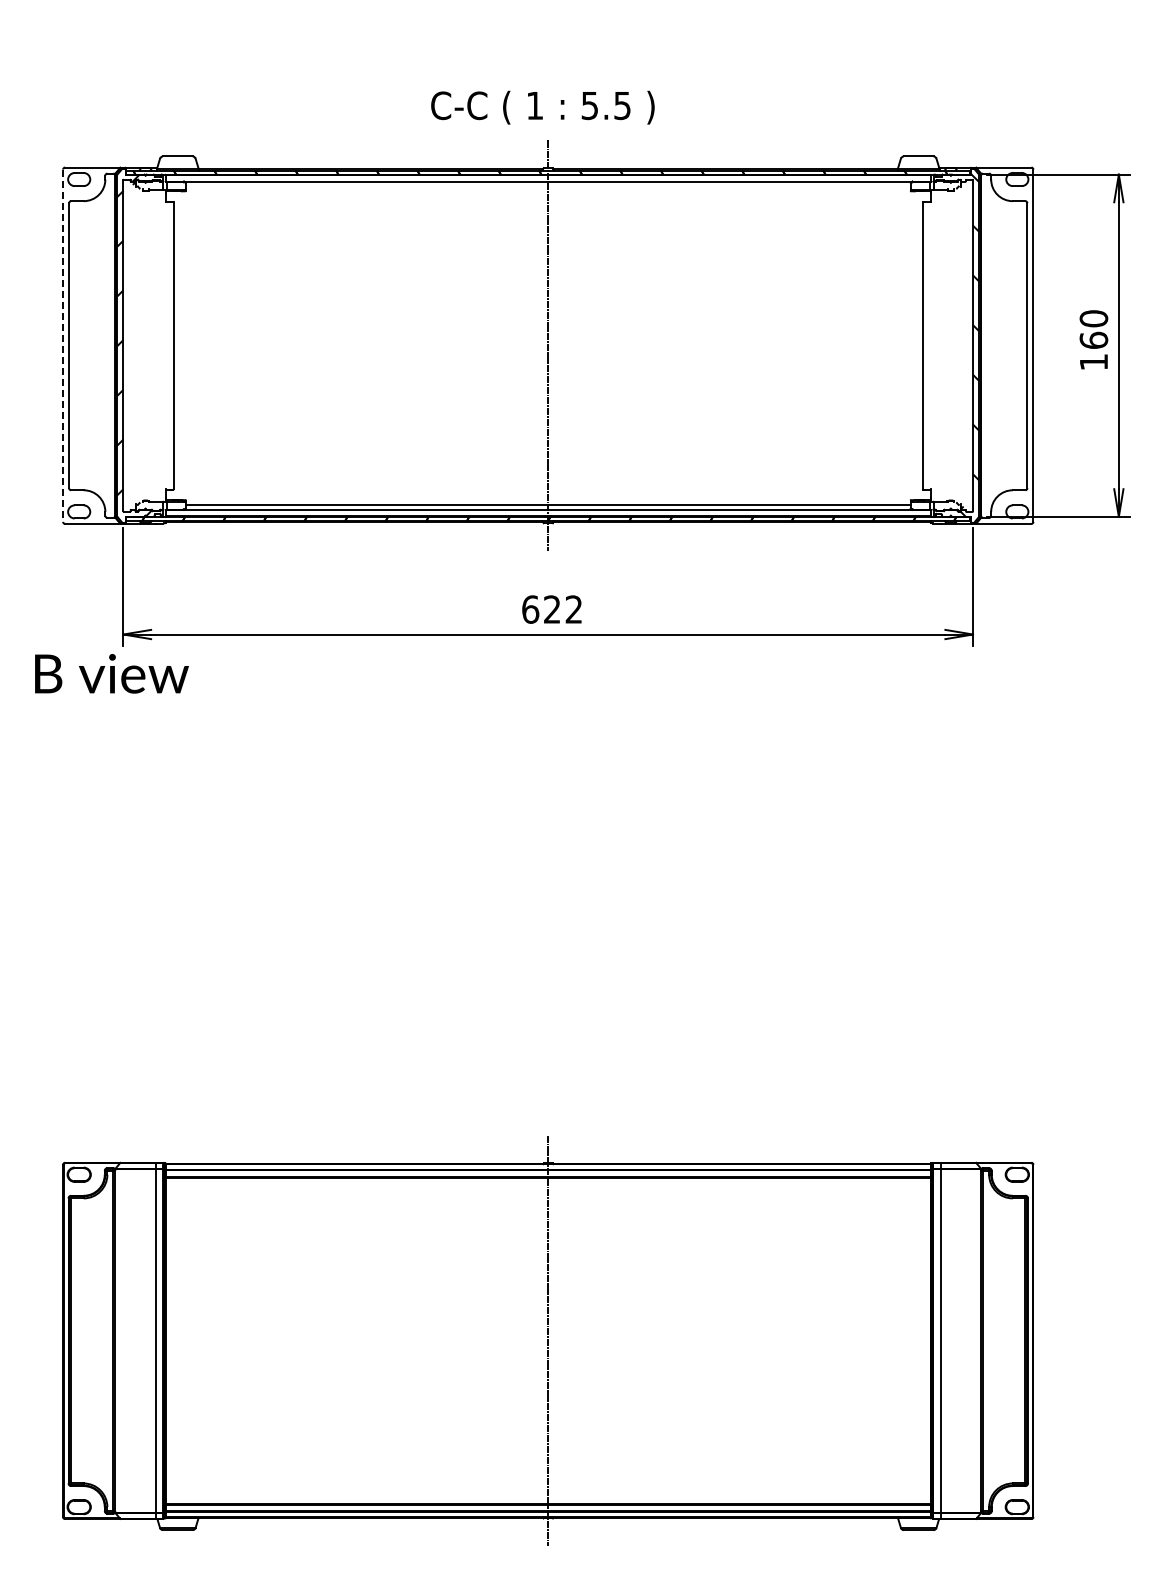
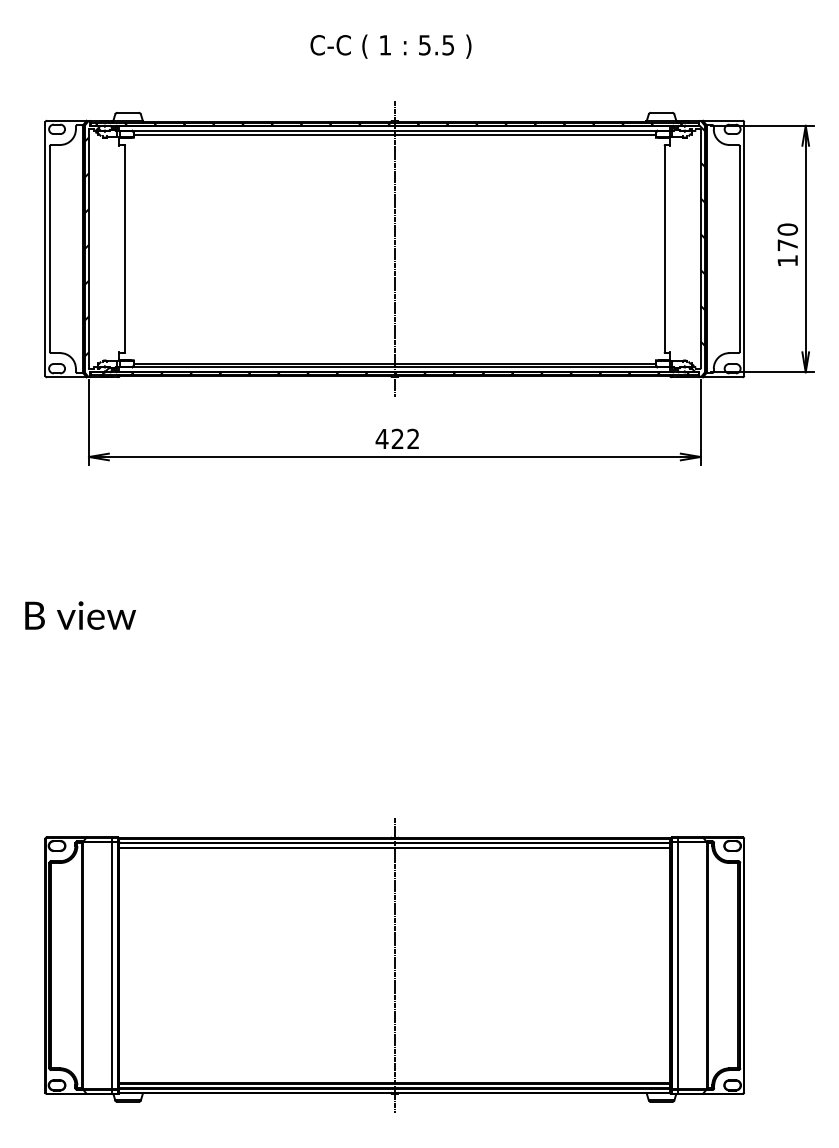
text: (542, 107) -> (390, 46), moved
line: (547, 186) -> (394, 134), added
text: (1093, 339) -> (787, 244), 160 -> 170
line: (63, 346) -> (45, 249), dashed -> solid
text: (530, 609) -> (382, 438), 622 -> 422
text: (111, 673) -> (80, 615), moved

